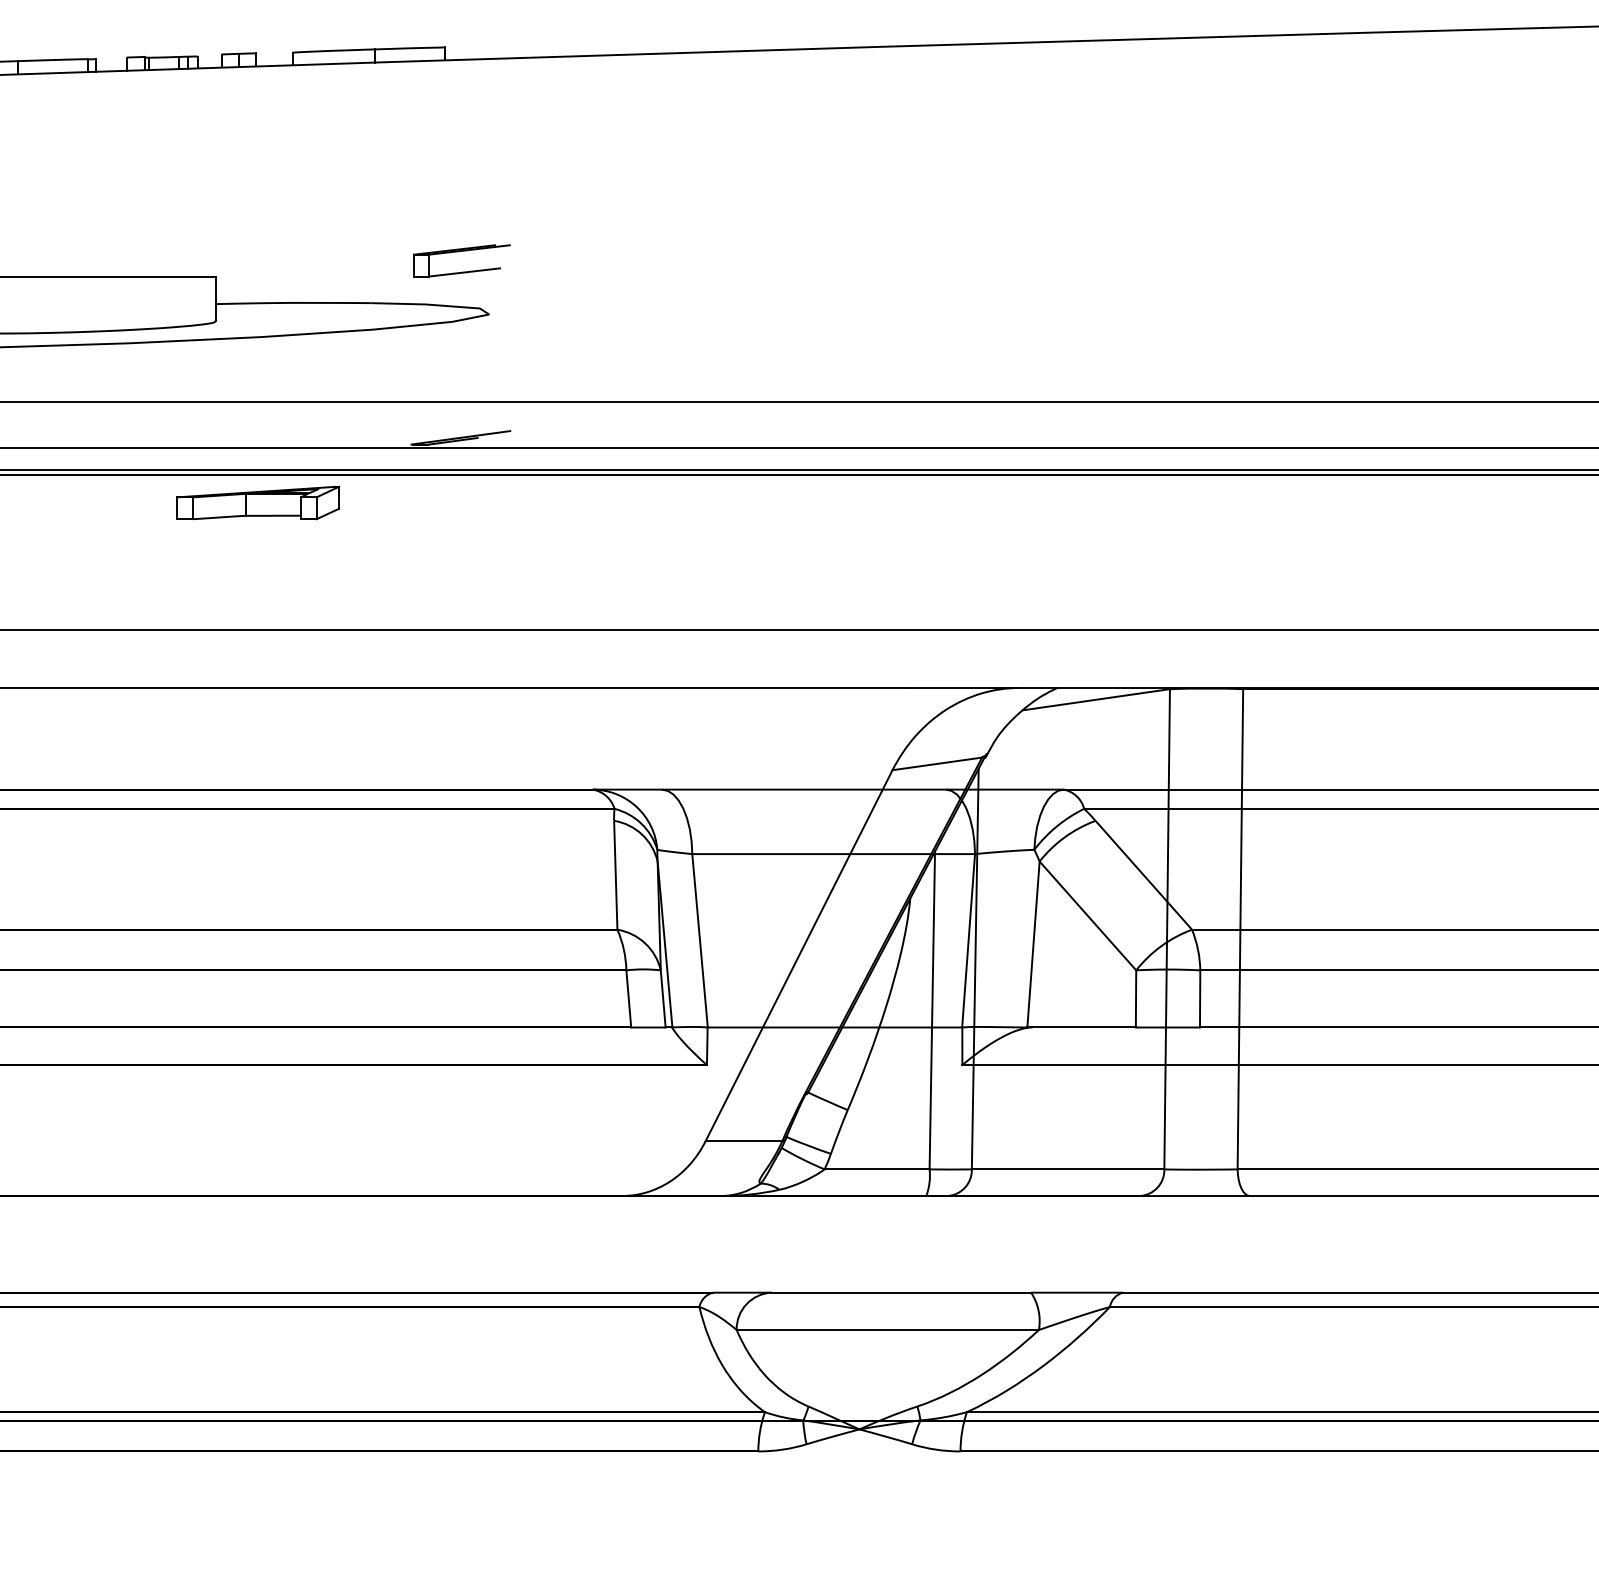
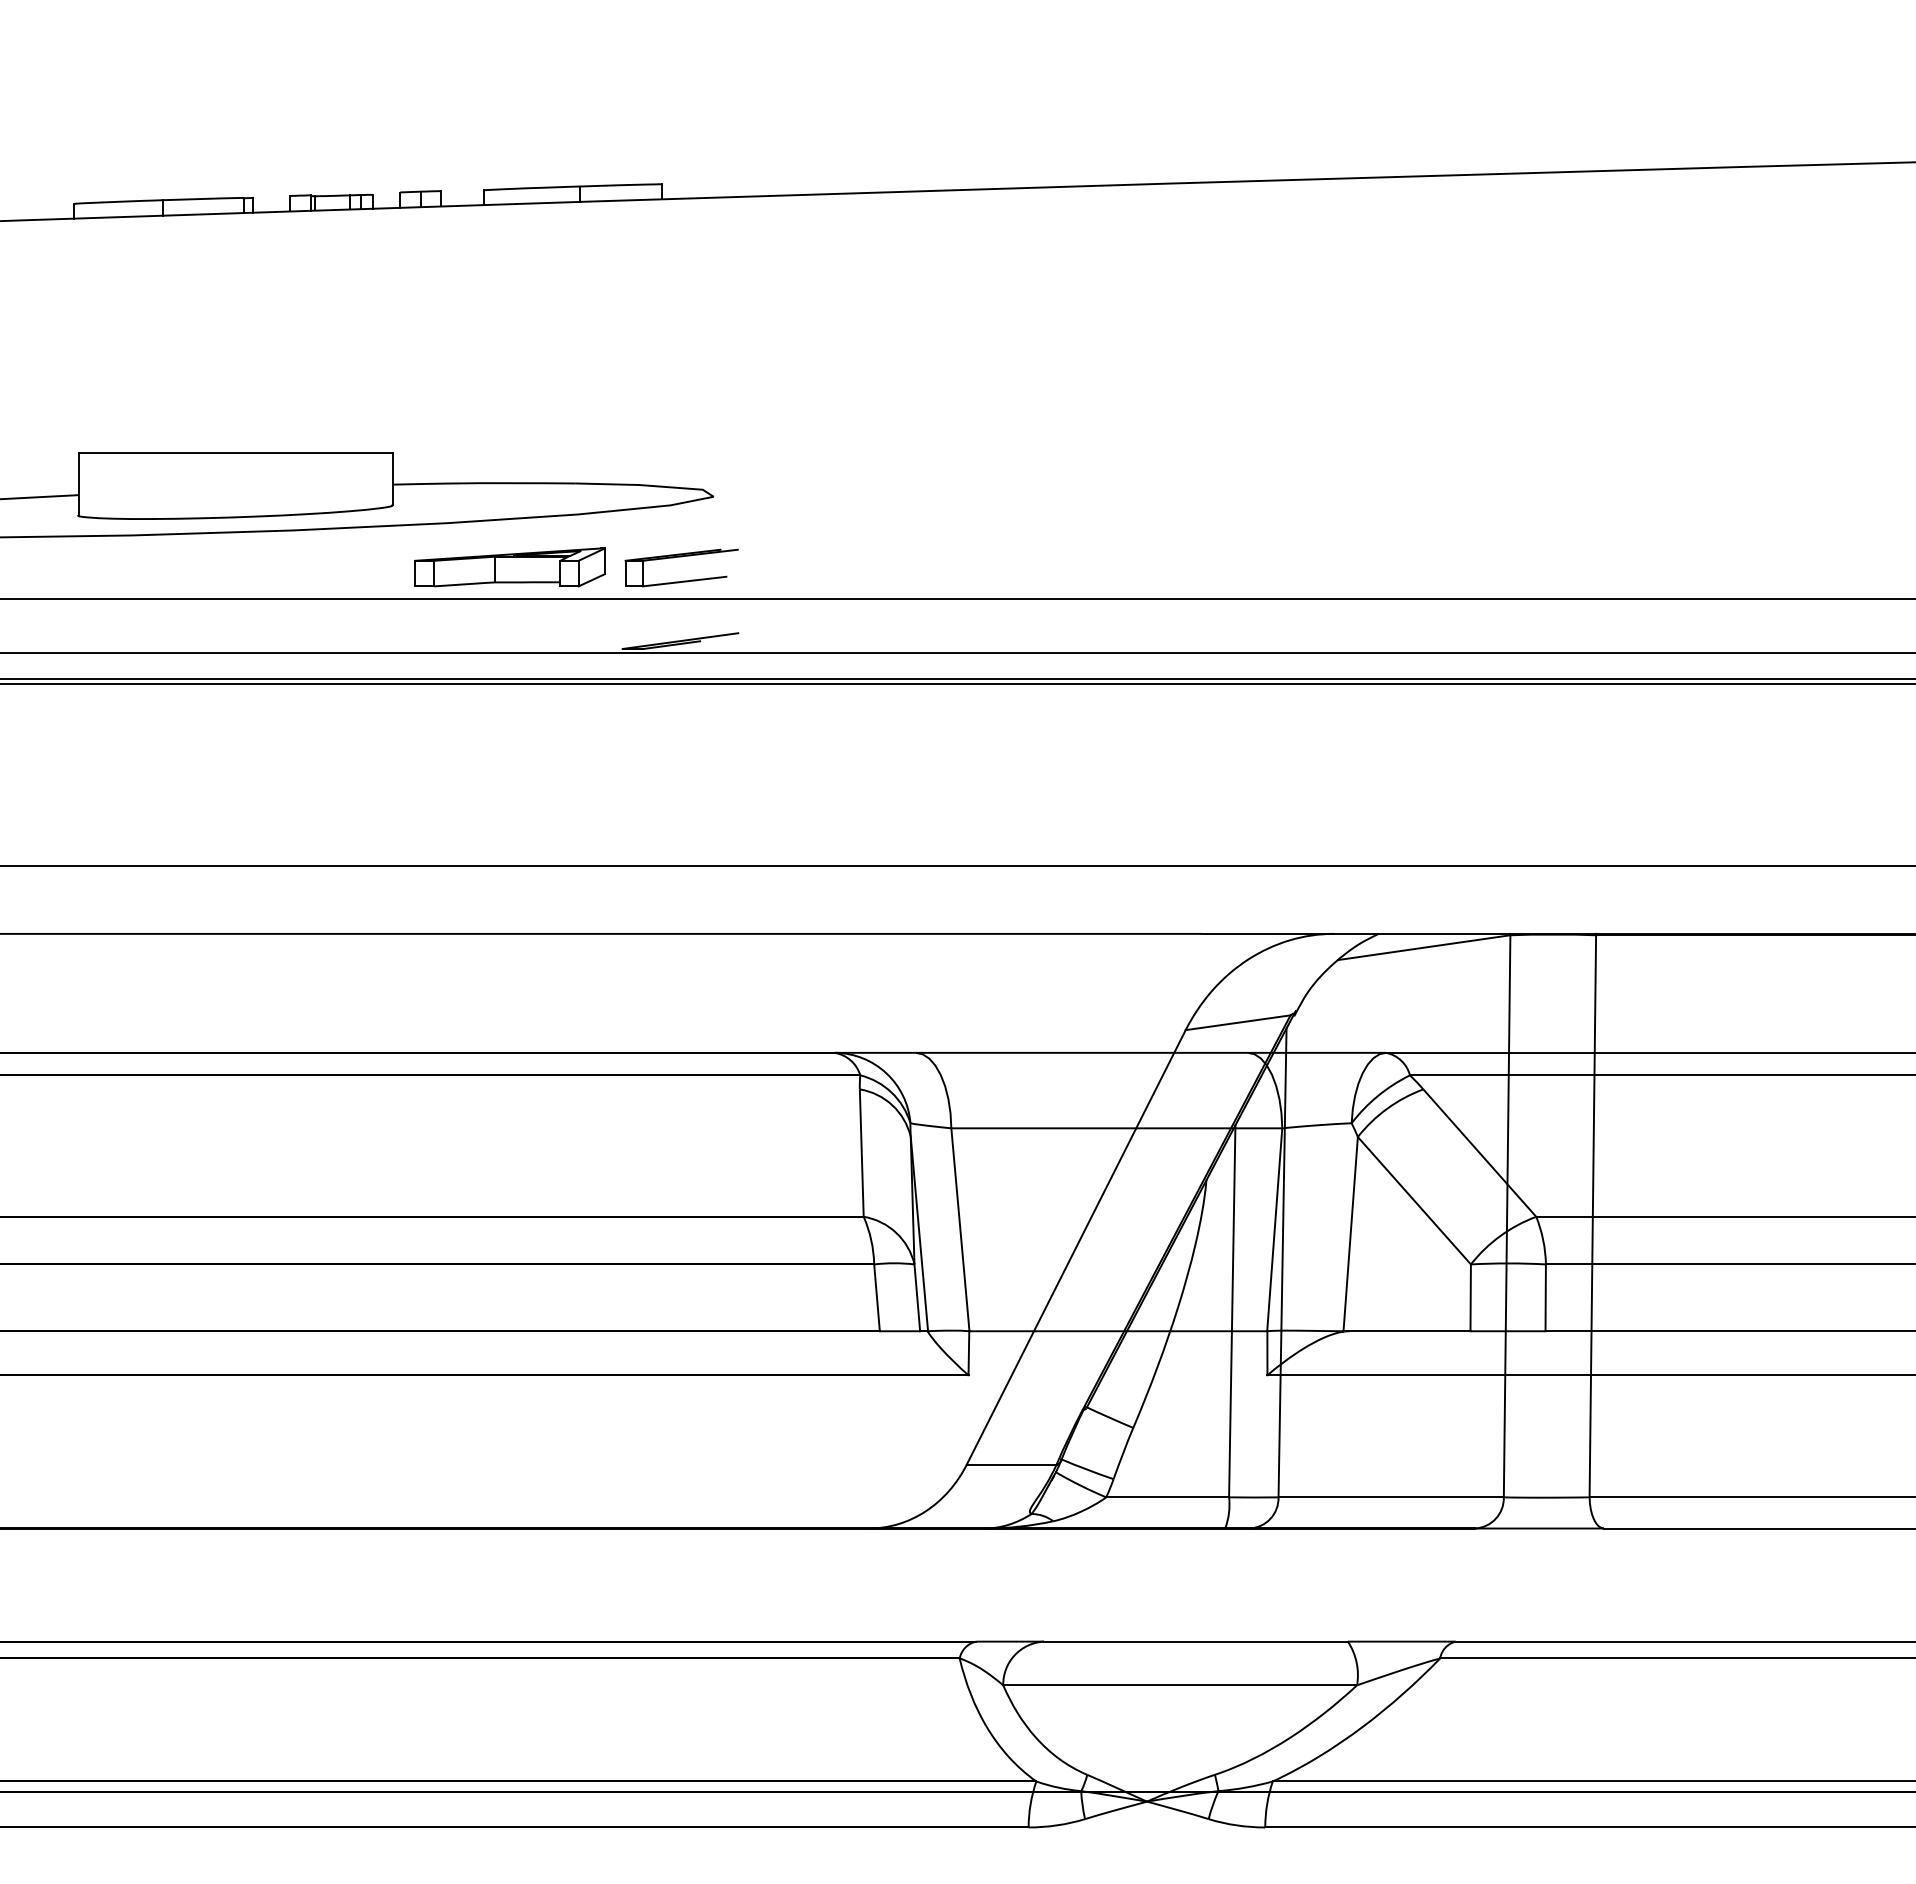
part: (461, 251) -> (681, 557), moved
part: (257, 503) -> (509, 567), moved

